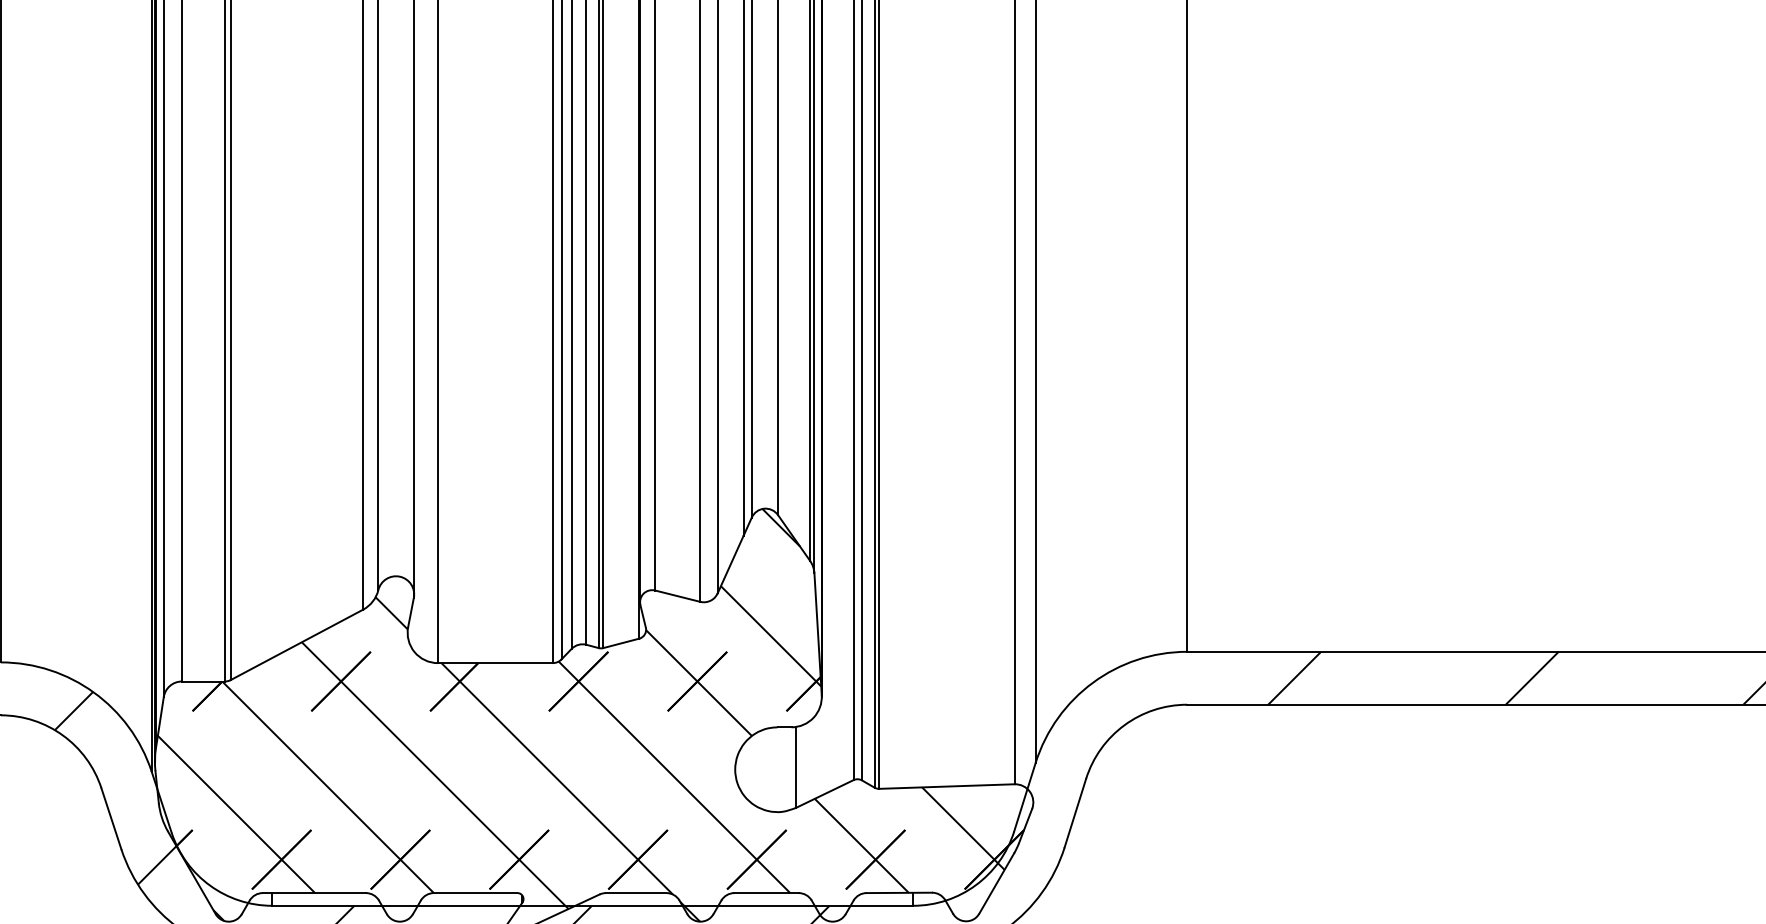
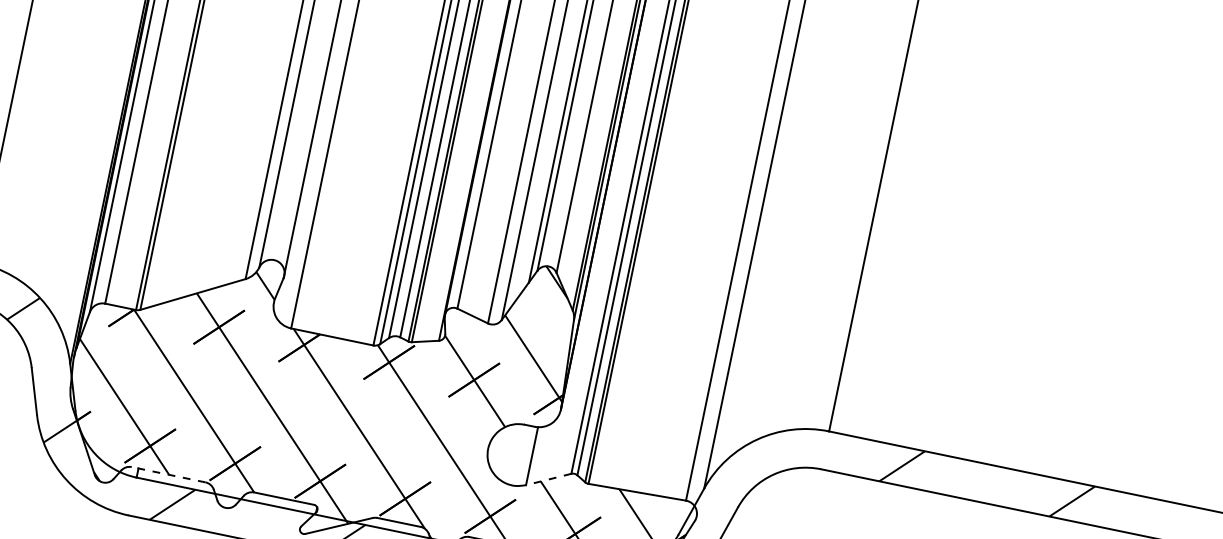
line: (824, 794) -> (548, 479), solid -> dashed
line: (314, 893) -> (168, 475), solid -> dashed

